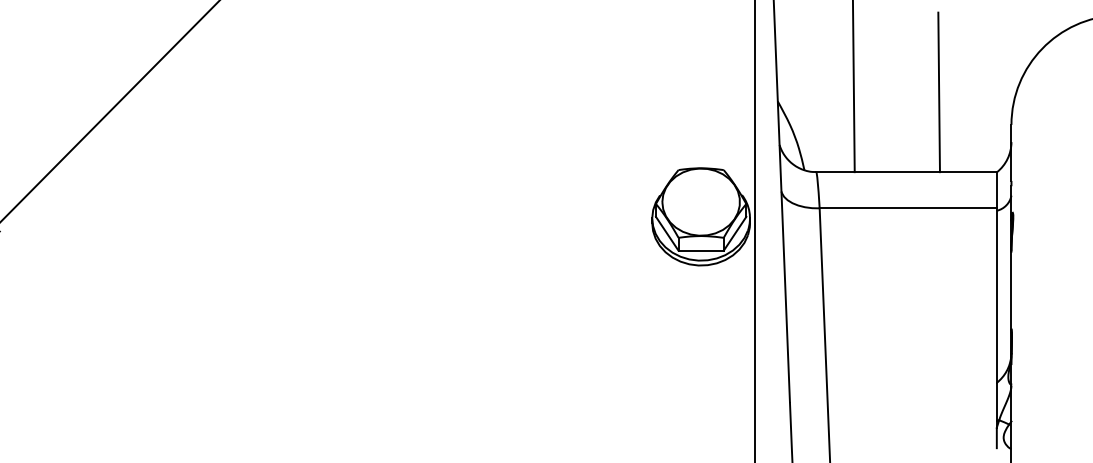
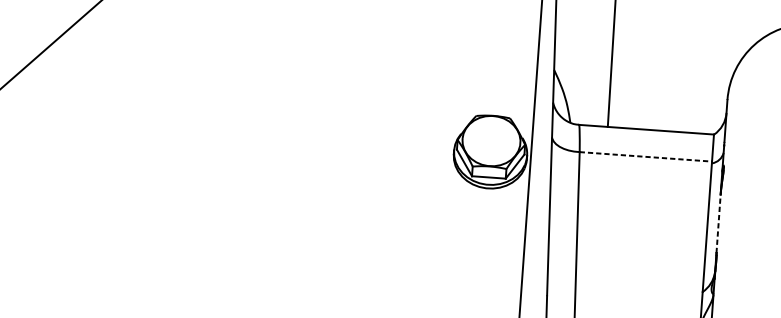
line: (938, 92) -> (674, 71), removed
line: (908, 208) -> (646, 156), solid -> dashed
line: (1011, 289) -> (718, 223), solid -> dashed

